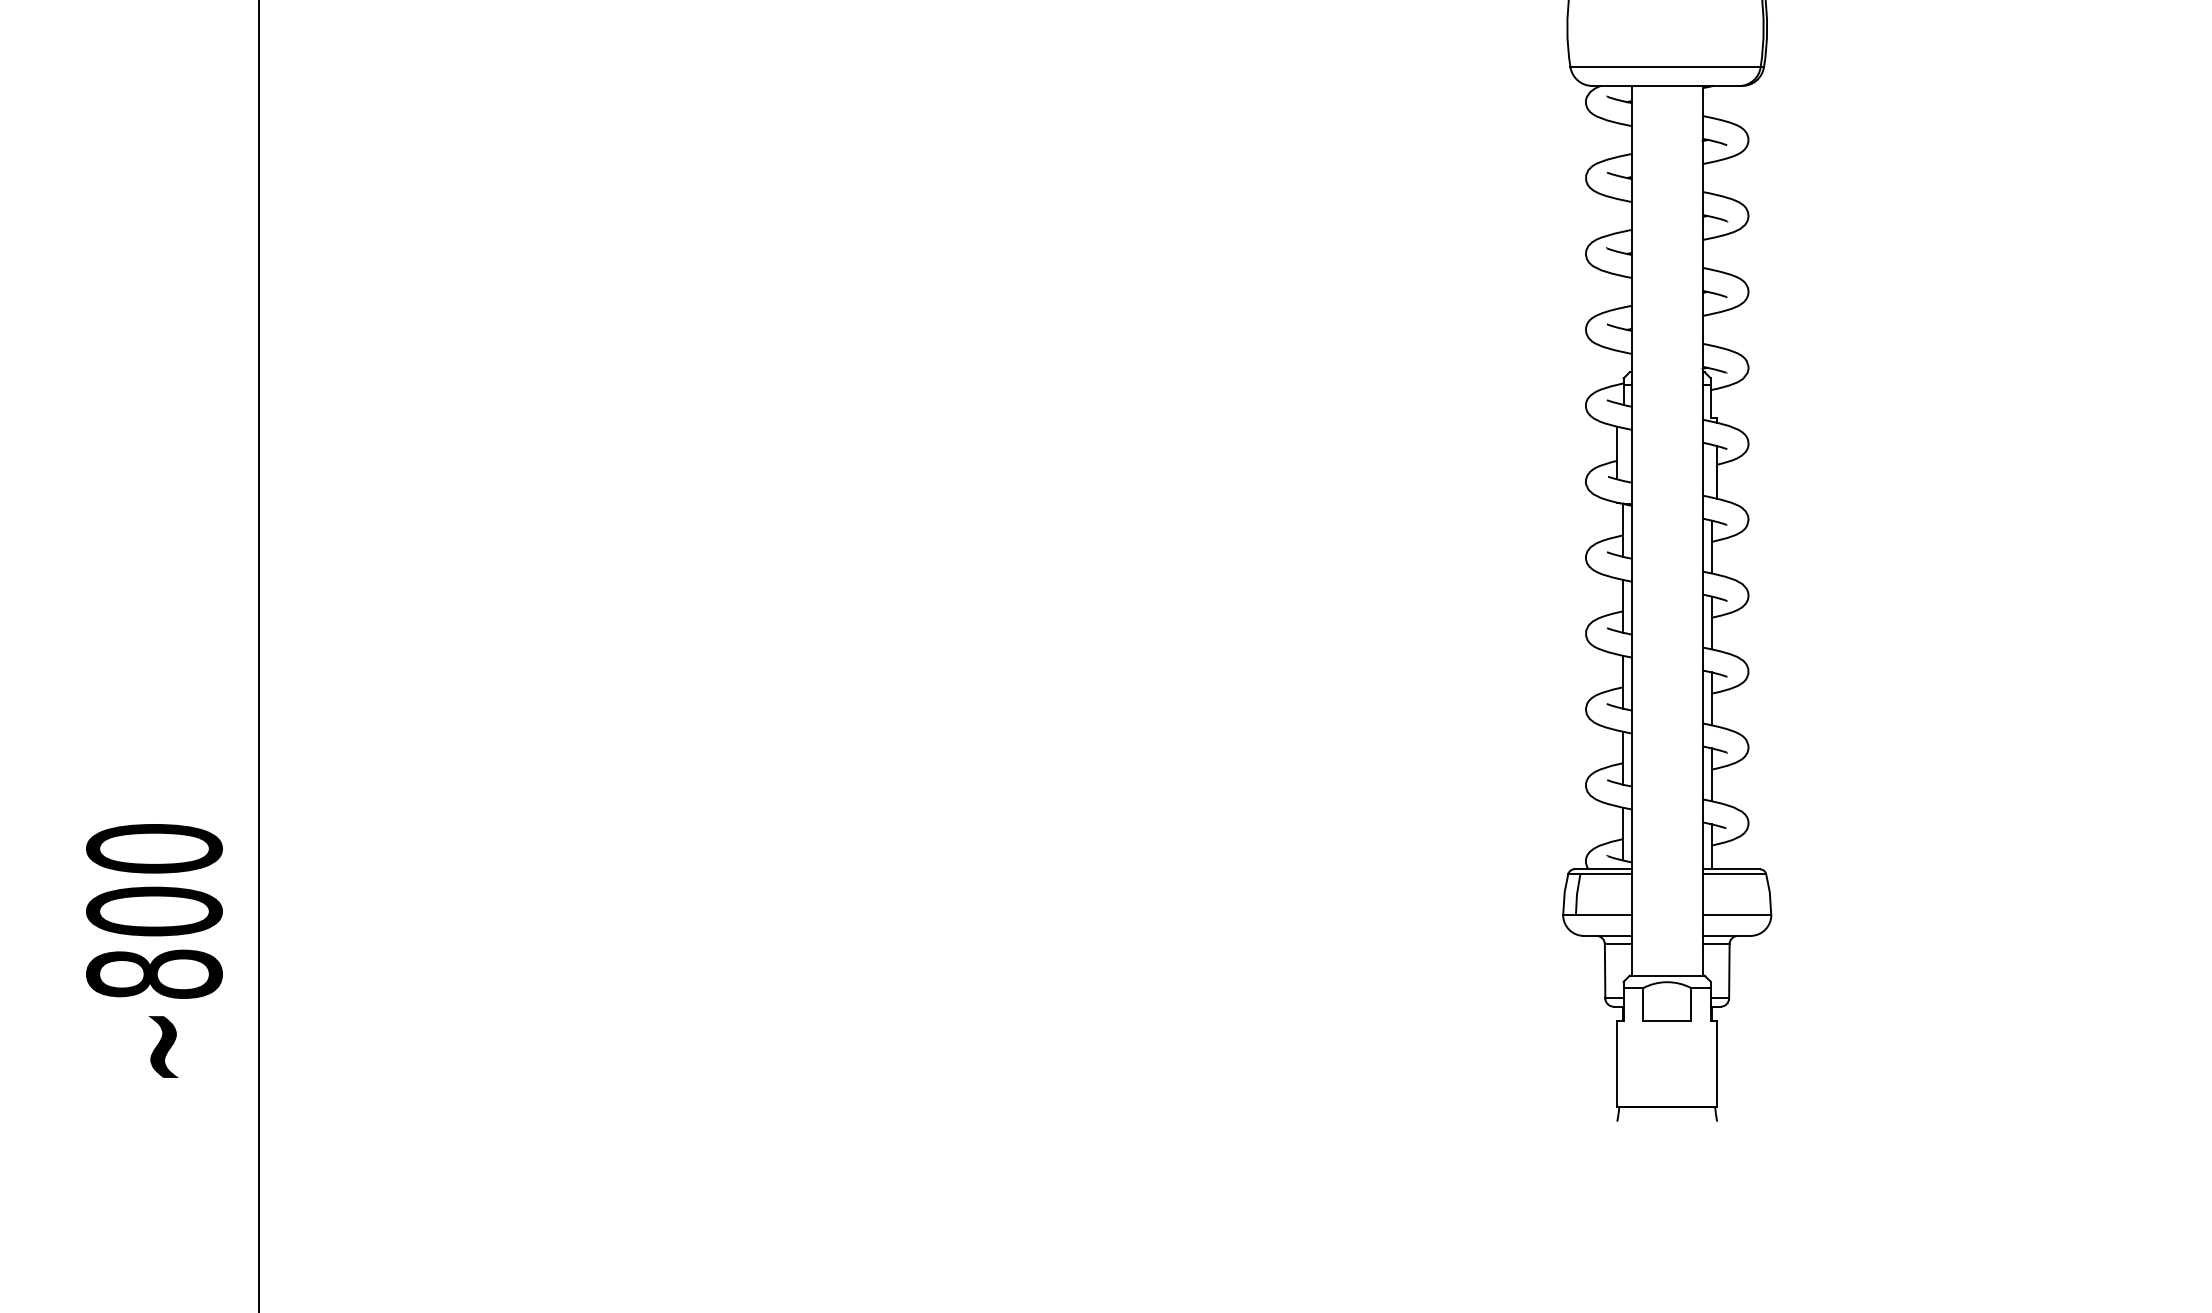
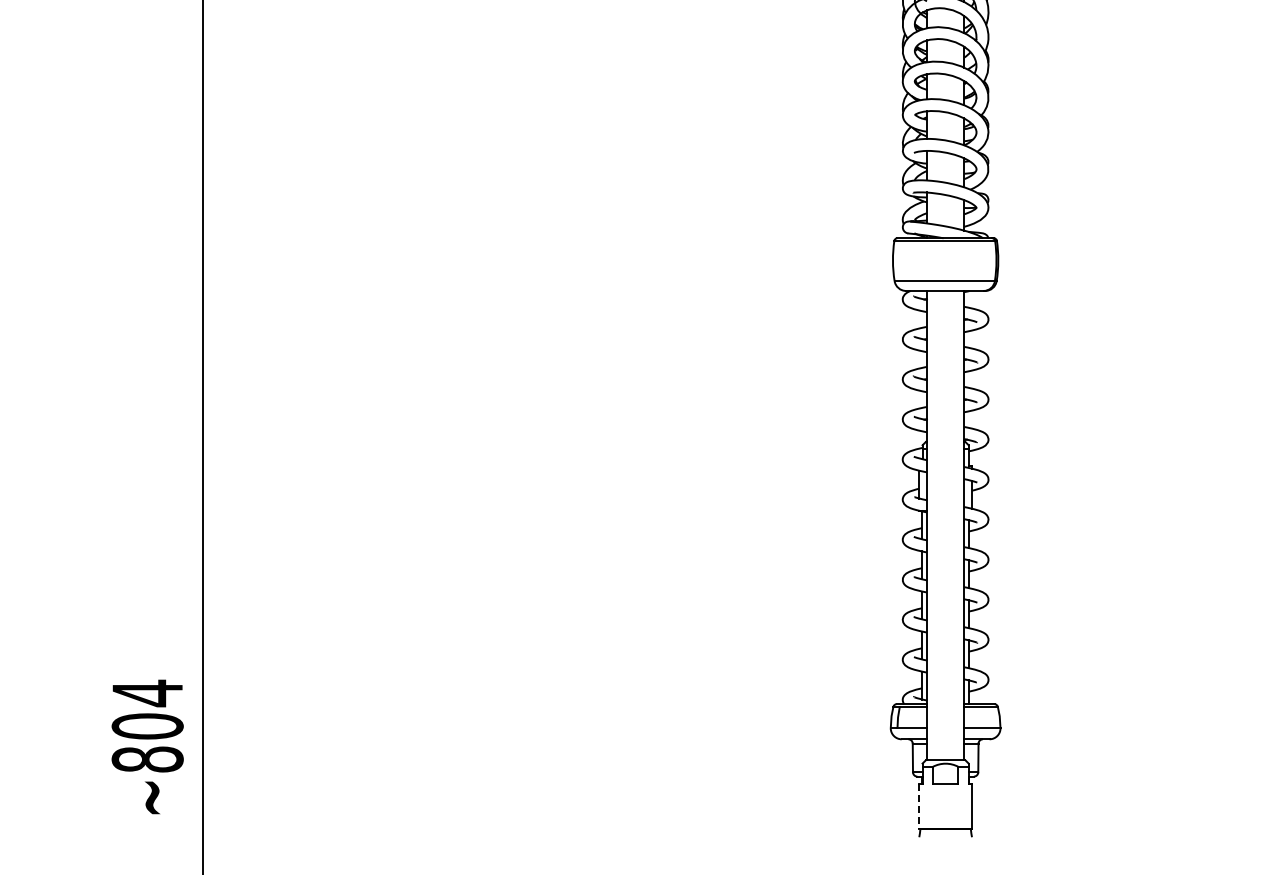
text: (154, 849) -> (147, 693), ~800 -> ~804
line: (1617, 1063) -> (919, 806), solid -> dashed

